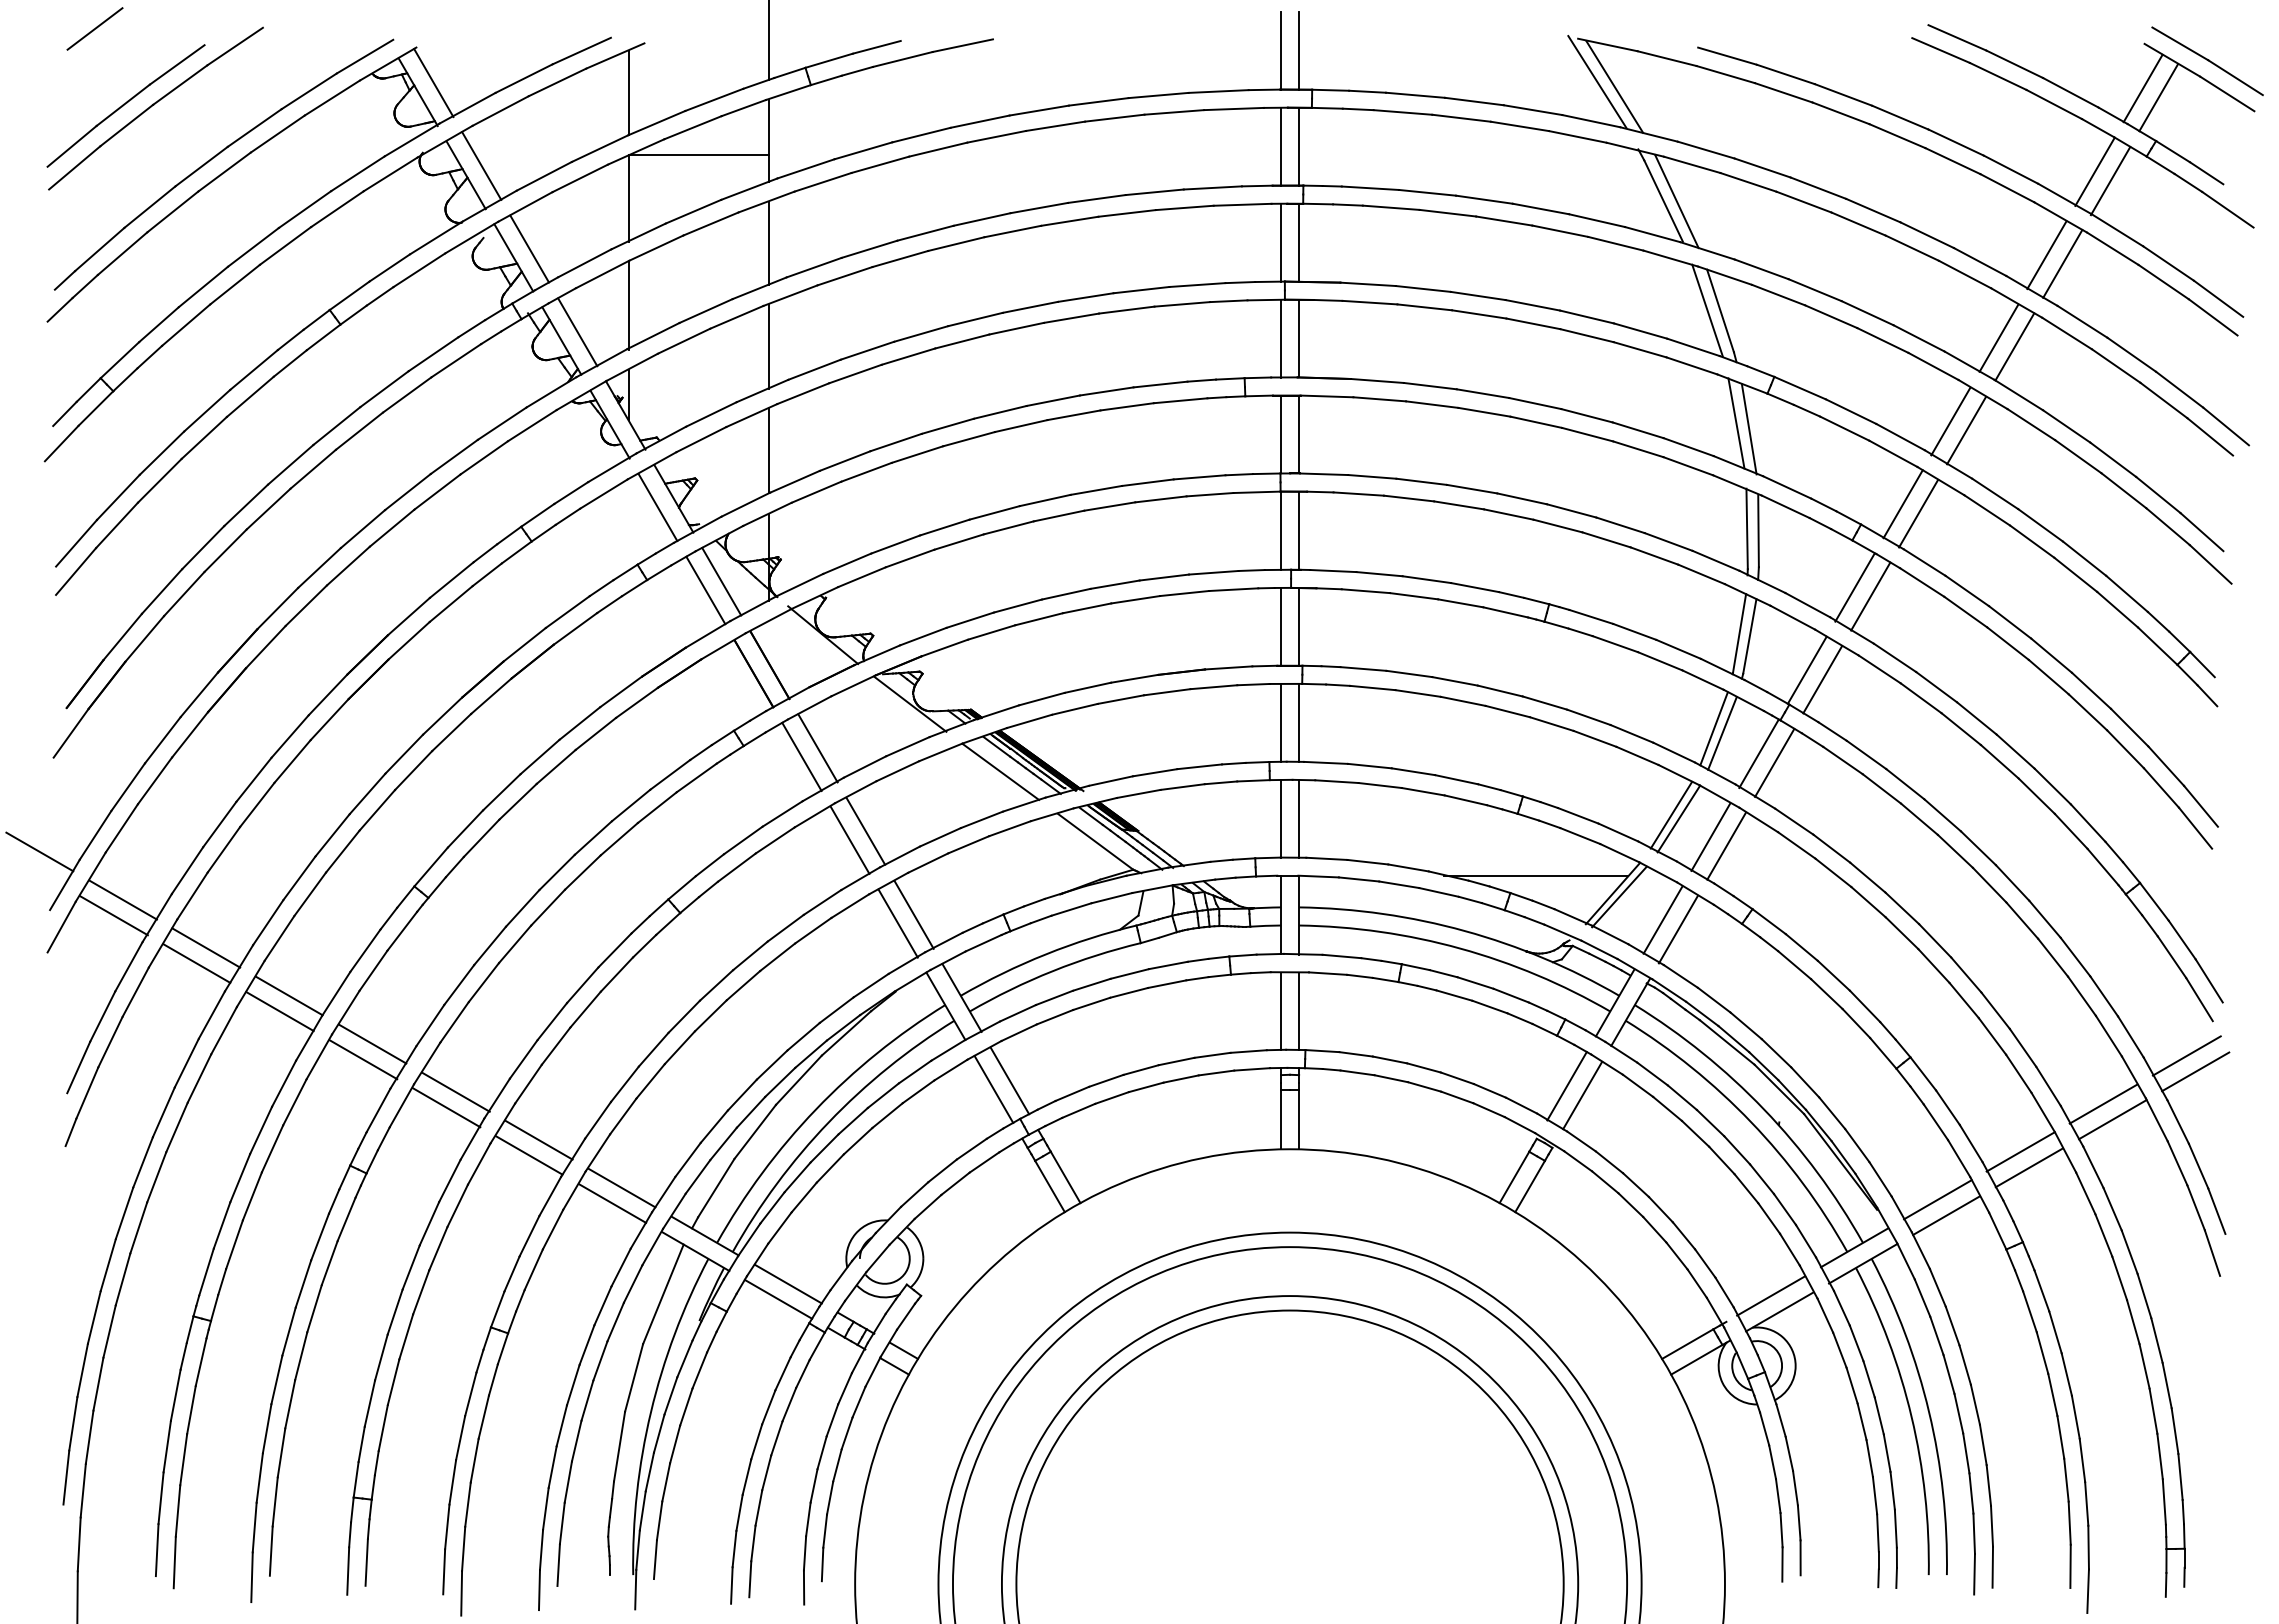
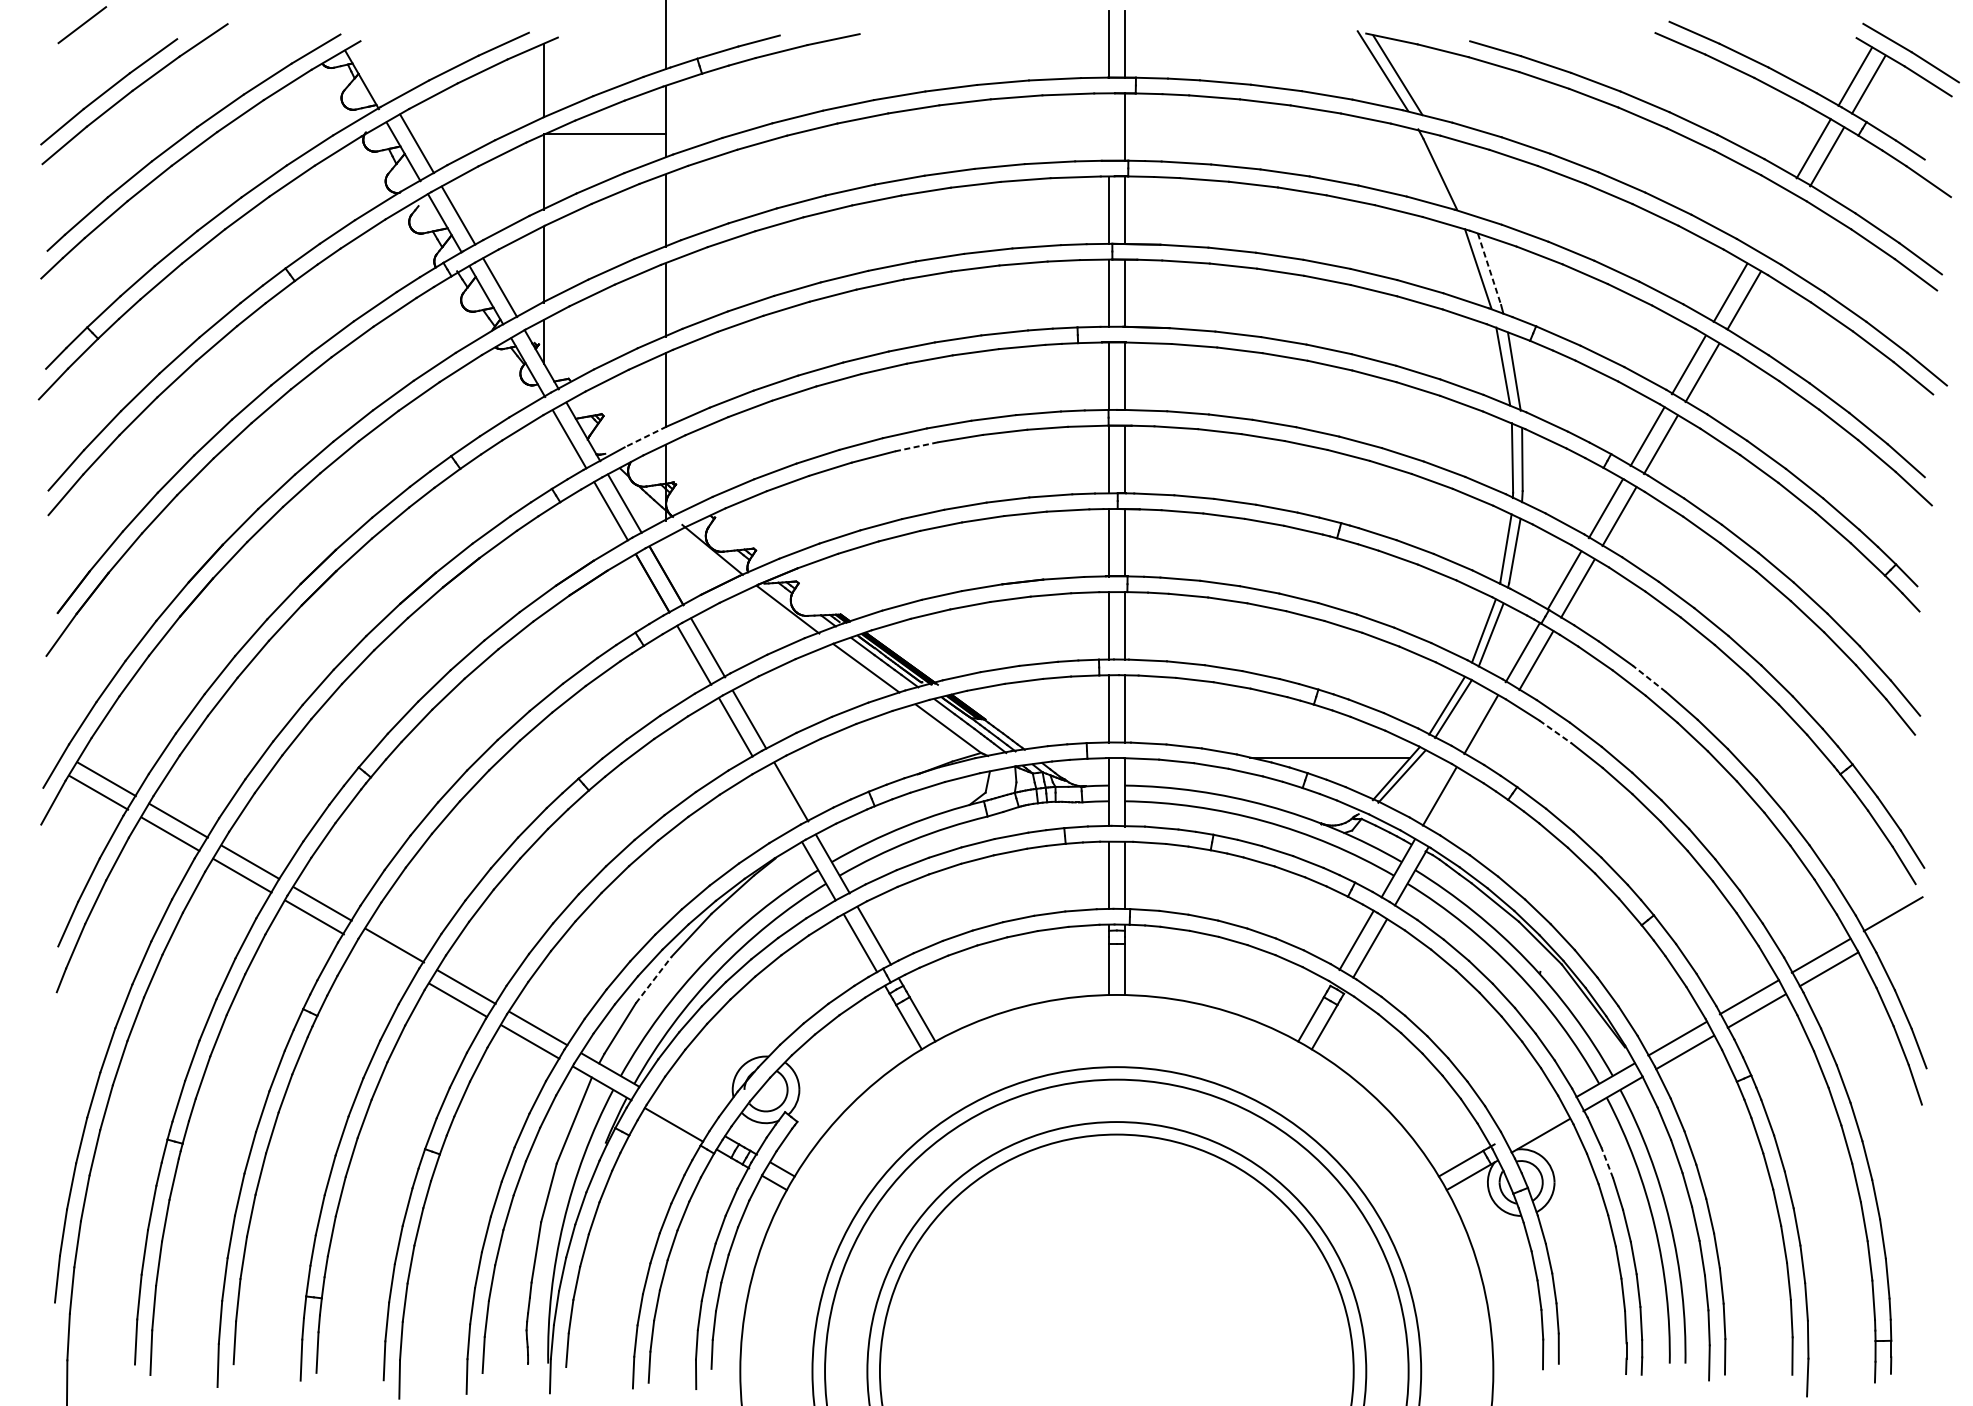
line: (433, 82) -> (375, 71), removed
line: (1280, 146) -> (1108, 126), removed
line: (1676, 201) -> (1451, 174), removed
line: (2046, 255) -> (1771, 221), removed
line: (2062, 263) -> (1785, 228), removed
line: (1720, 311) -> (1489, 269), solid -> dashed
line: (745, 504) -> (645, 436), solid -> dashed
line: (1059, 516) -> (917, 447), solid -> dashed
line: (1904, 783) -> (1648, 678), solid -> dashed
line: (1726, 845) -> (1494, 732), removed
line: (1796, 845) -> (1555, 732), solid -> dashed
line: (39, 851) -> (34, 737), removed
line: (897, 923) -> (777, 799), removed
line: (1677, 929) -> (1452, 804), removed
line: (2195, 1071) -> (1900, 927), removed
line: (446, 1107) -> (386, 958), removed
line: (755, 1131) -> (654, 979), solid -> dashed
line: (787, 1283) -> (681, 1111), removed
line: (1771, 1295) -> (1533, 1121), removed
line: (1856, 1342) -> (1607, 1162), solid -> dashed

